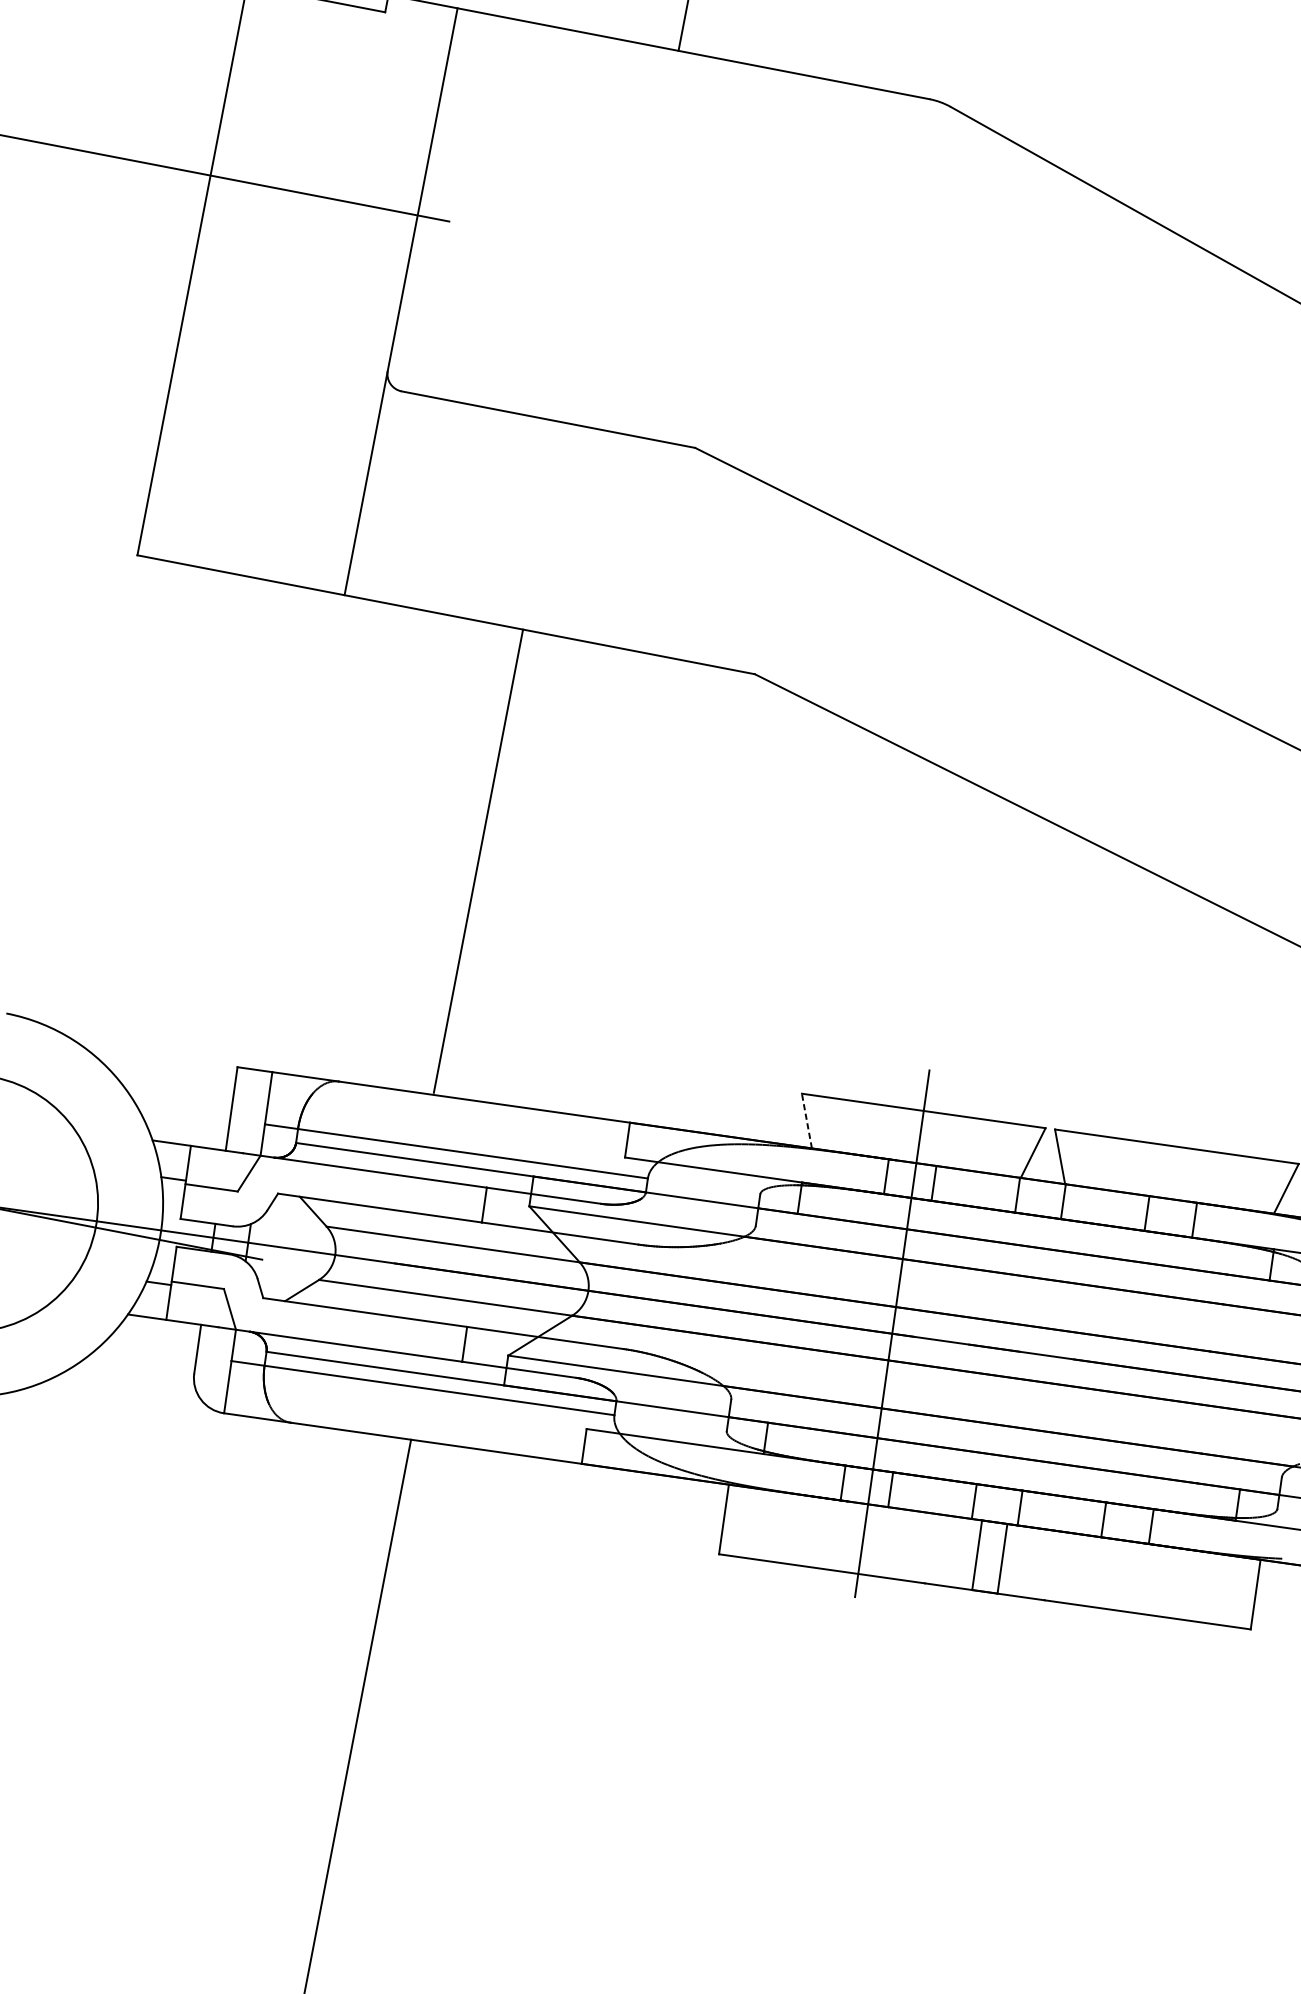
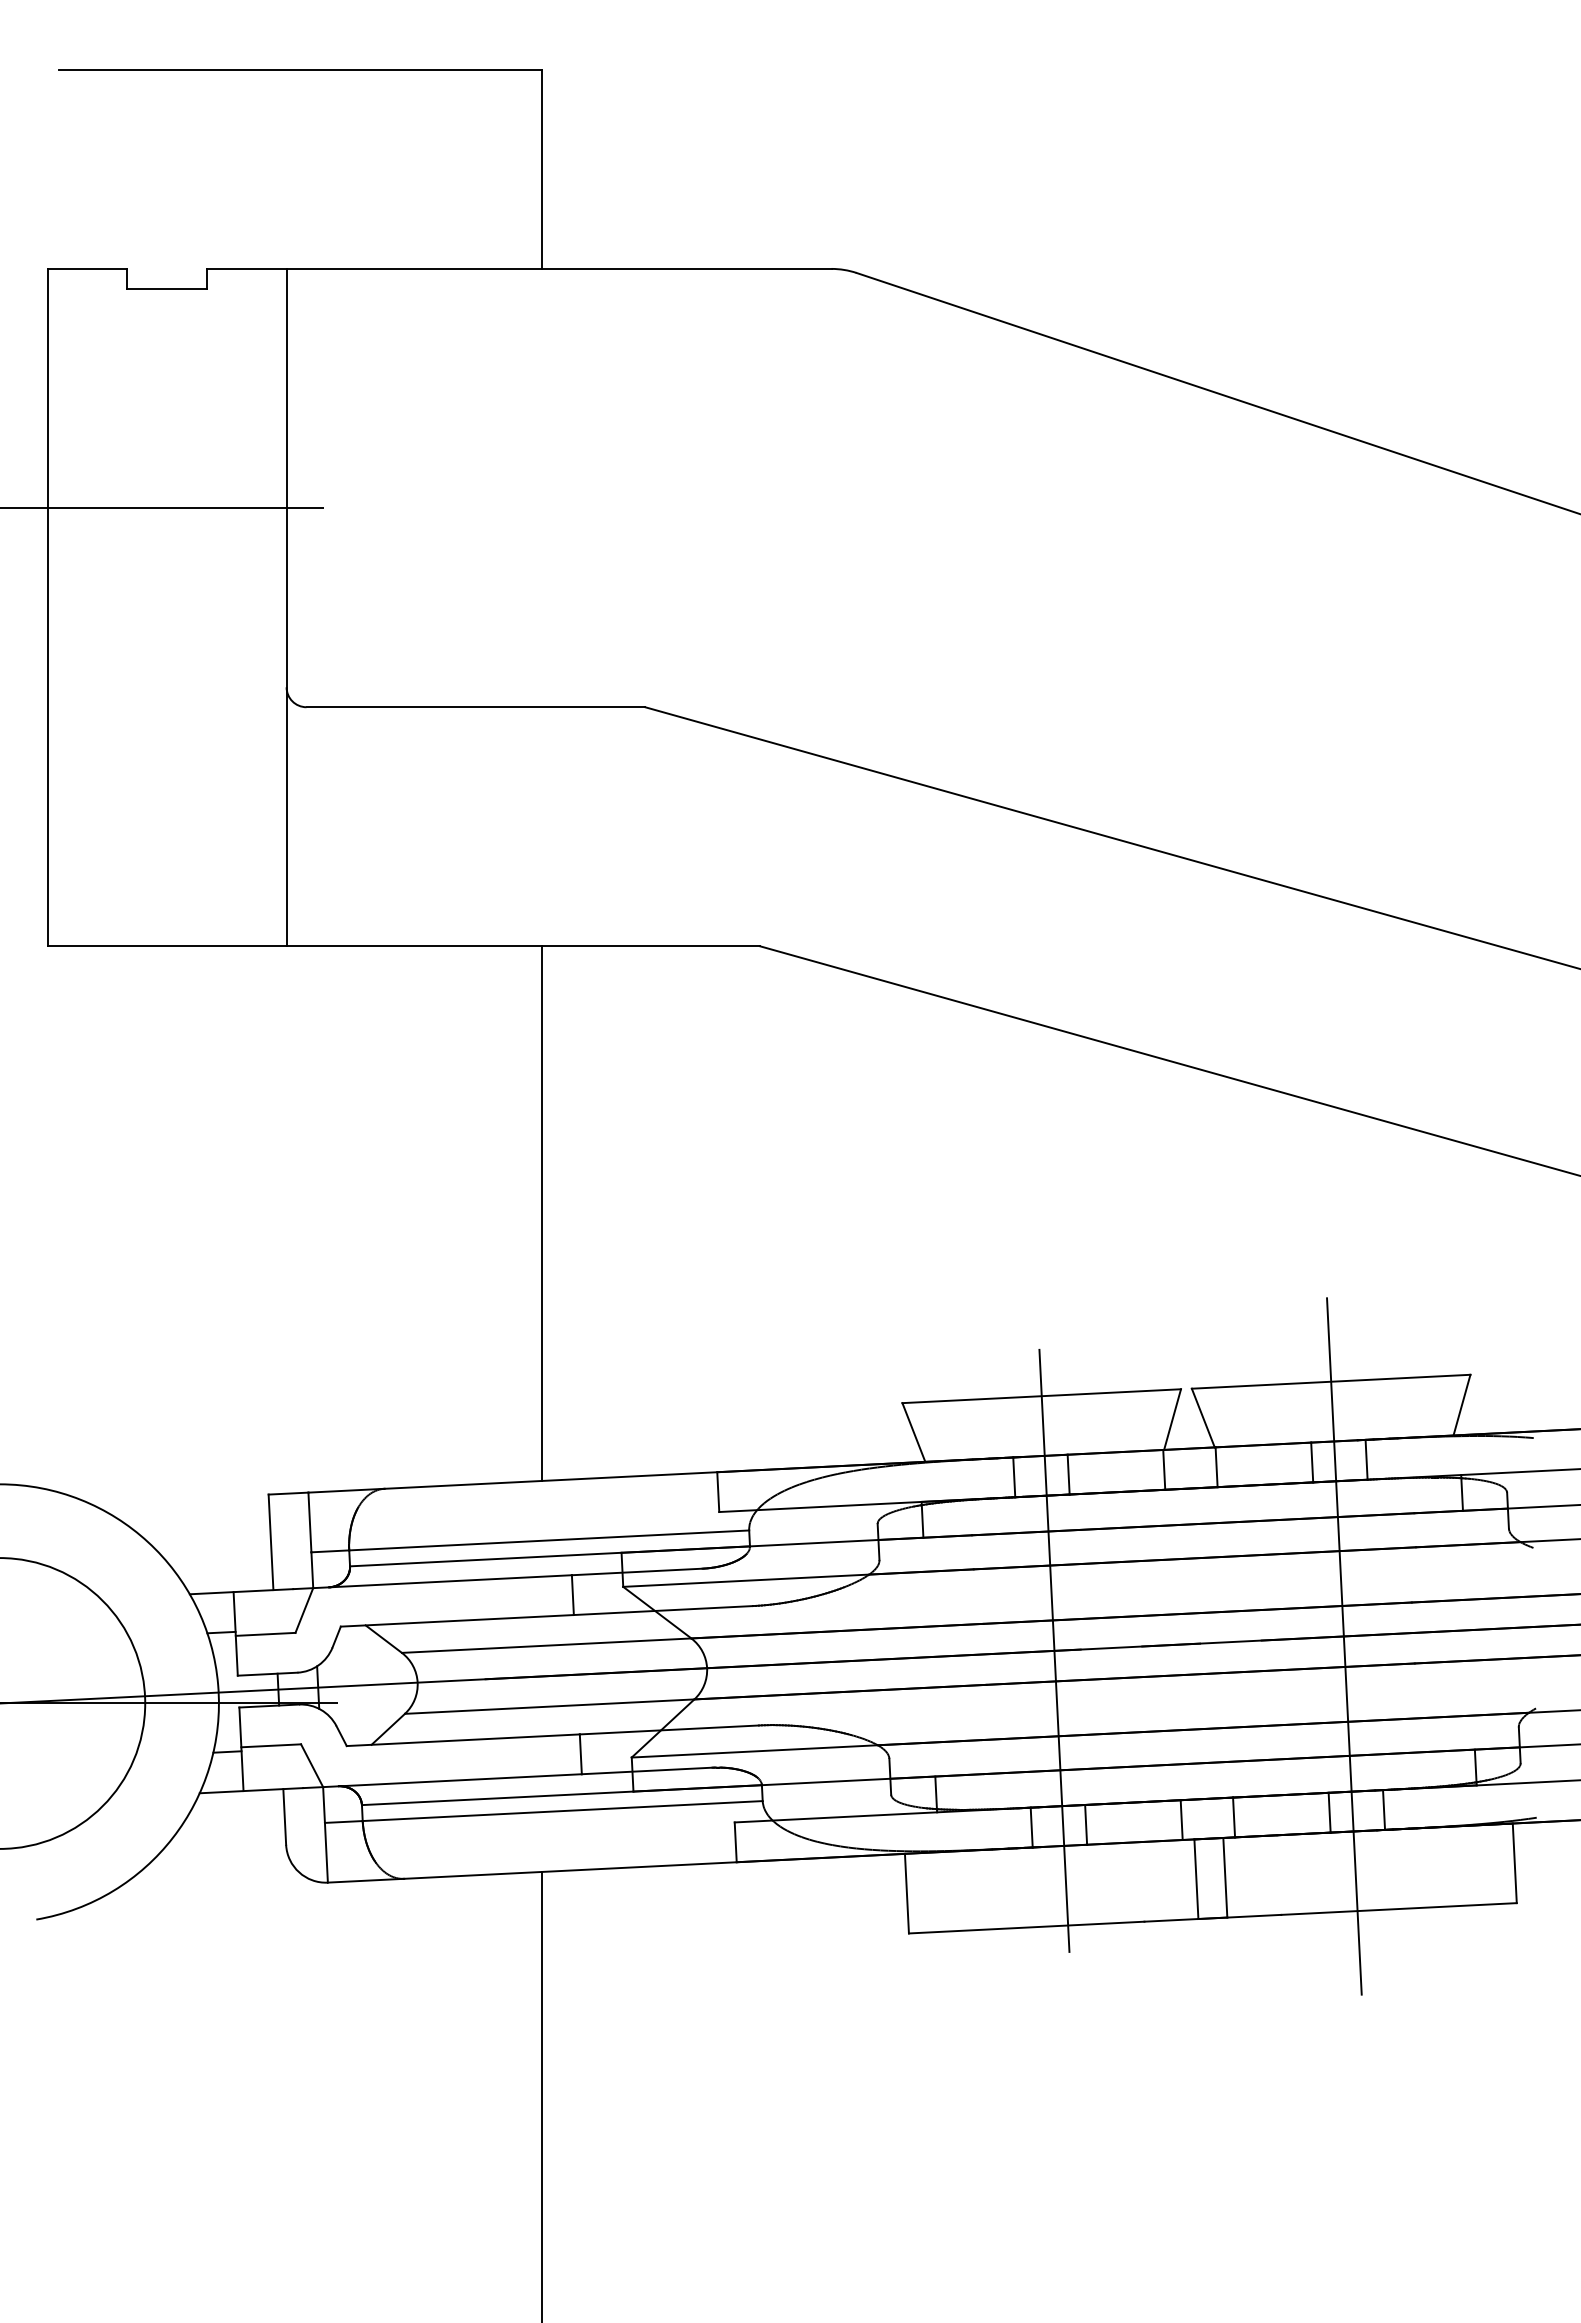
line: (478, 861) -> (541, 1213), moved
line: (806, 1121) -> (913, 1432), dashed -> solid
line: (1144, 1378) -> (1344, 1646), added

